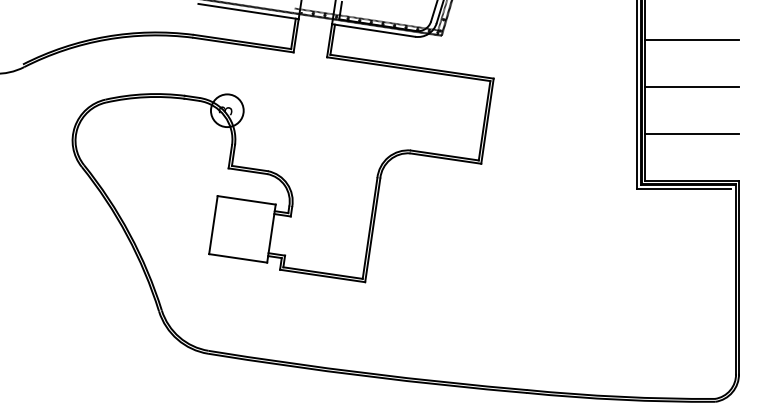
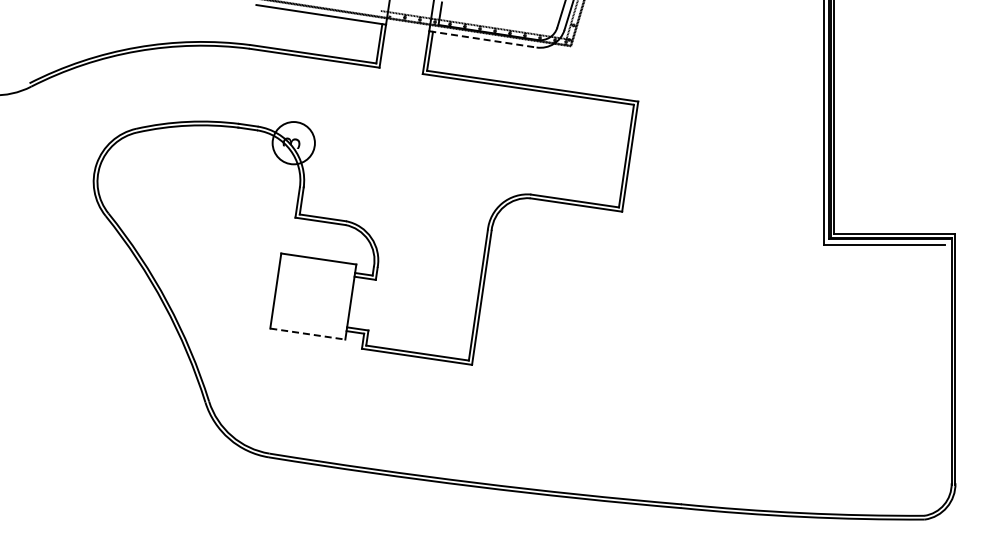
line: (374, 30) -> (483, 39), solid -> dashed
line: (691, 39) -> (894, 51), removed
line: (691, 87) -> (894, 112), removed
line: (691, 134) -> (894, 173), removed
line: (237, 258) -> (307, 334), solid -> dashed

